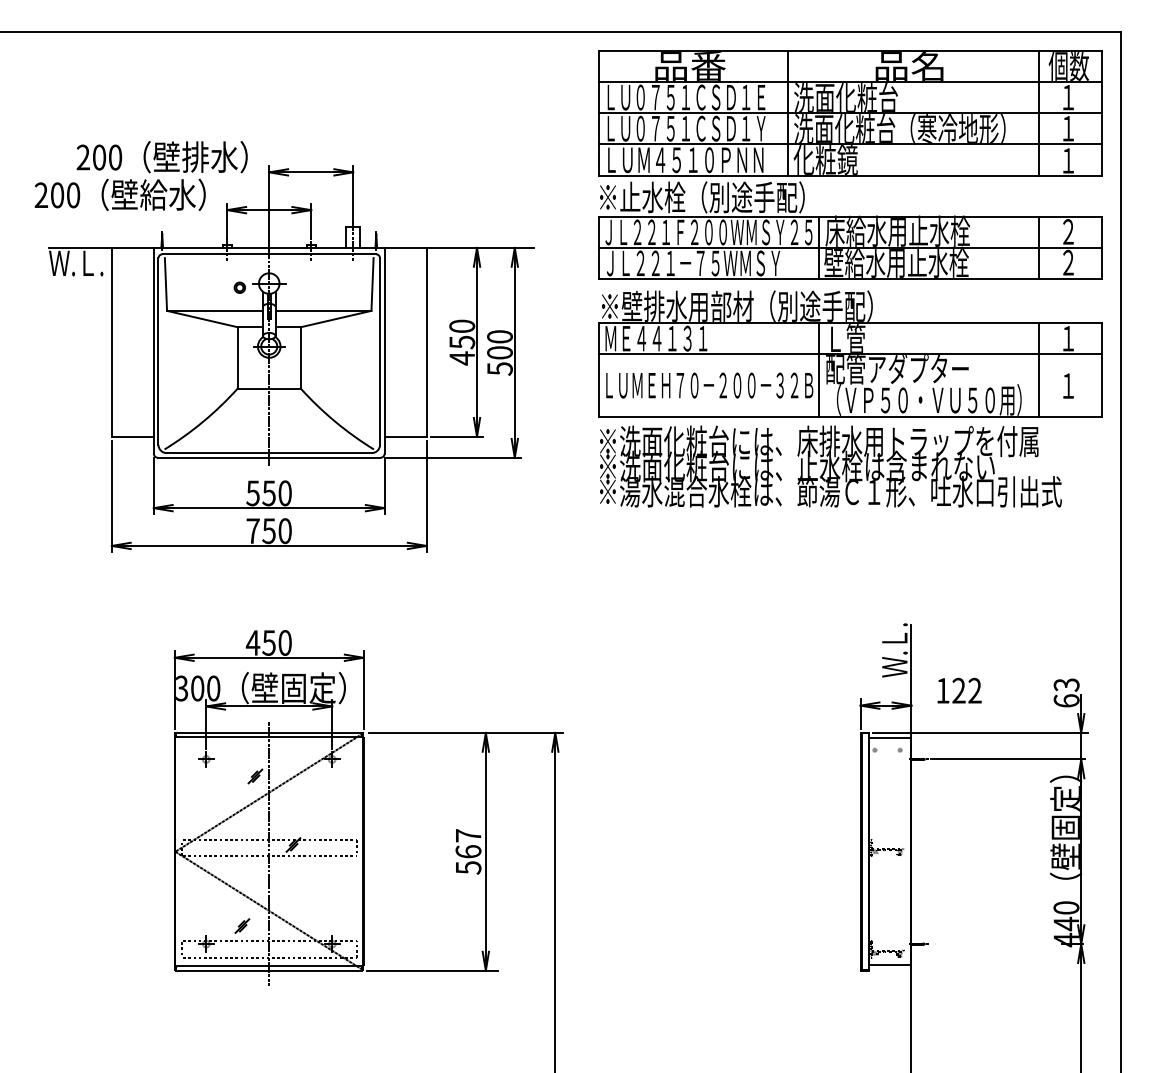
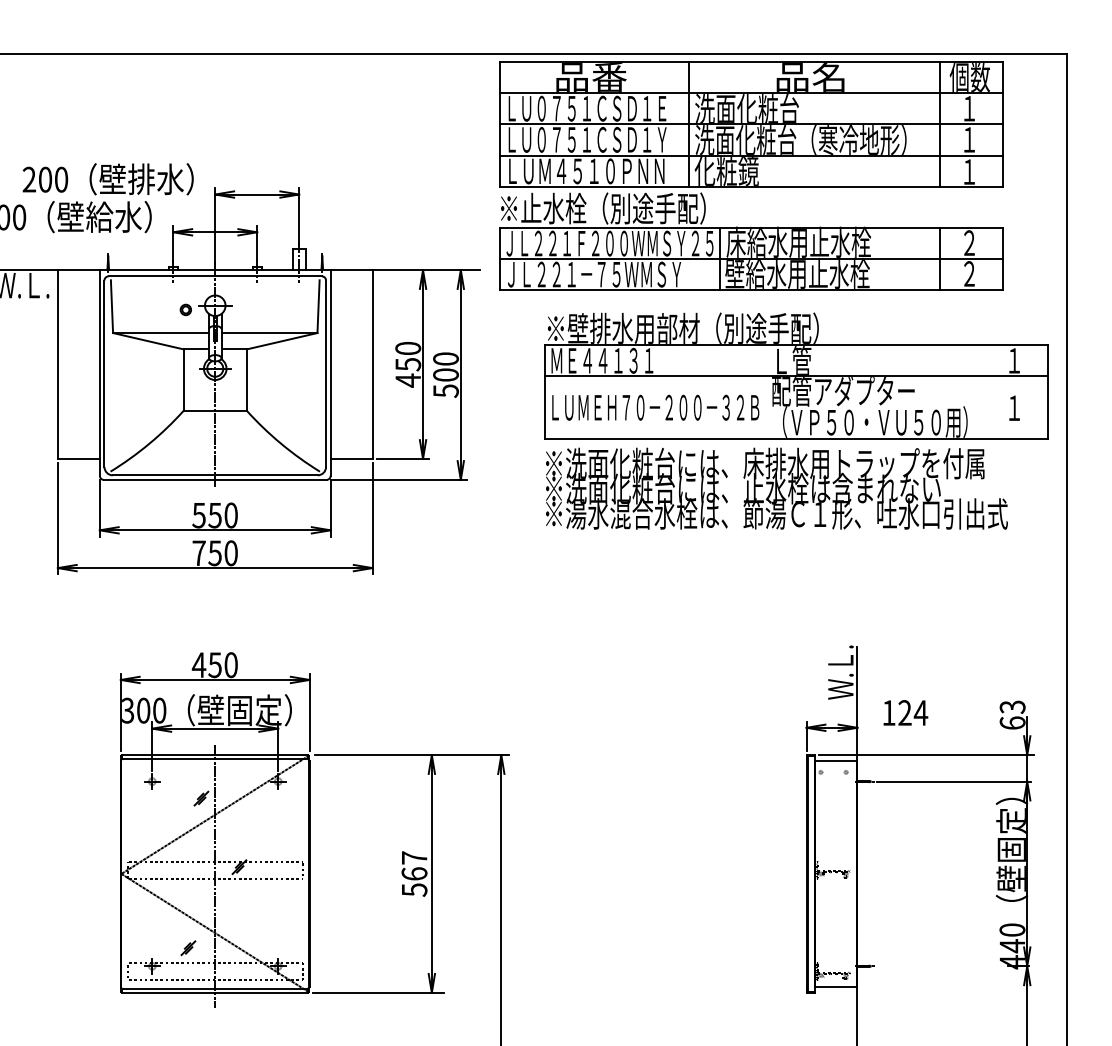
part: (850, 164) -> (751, 175), moved
line: (819, 369) -> (765, 391), removed
line: (1039, 369) -> (985, 391), removed
text: (974, 690) -> (920, 712), 122 -> 124

